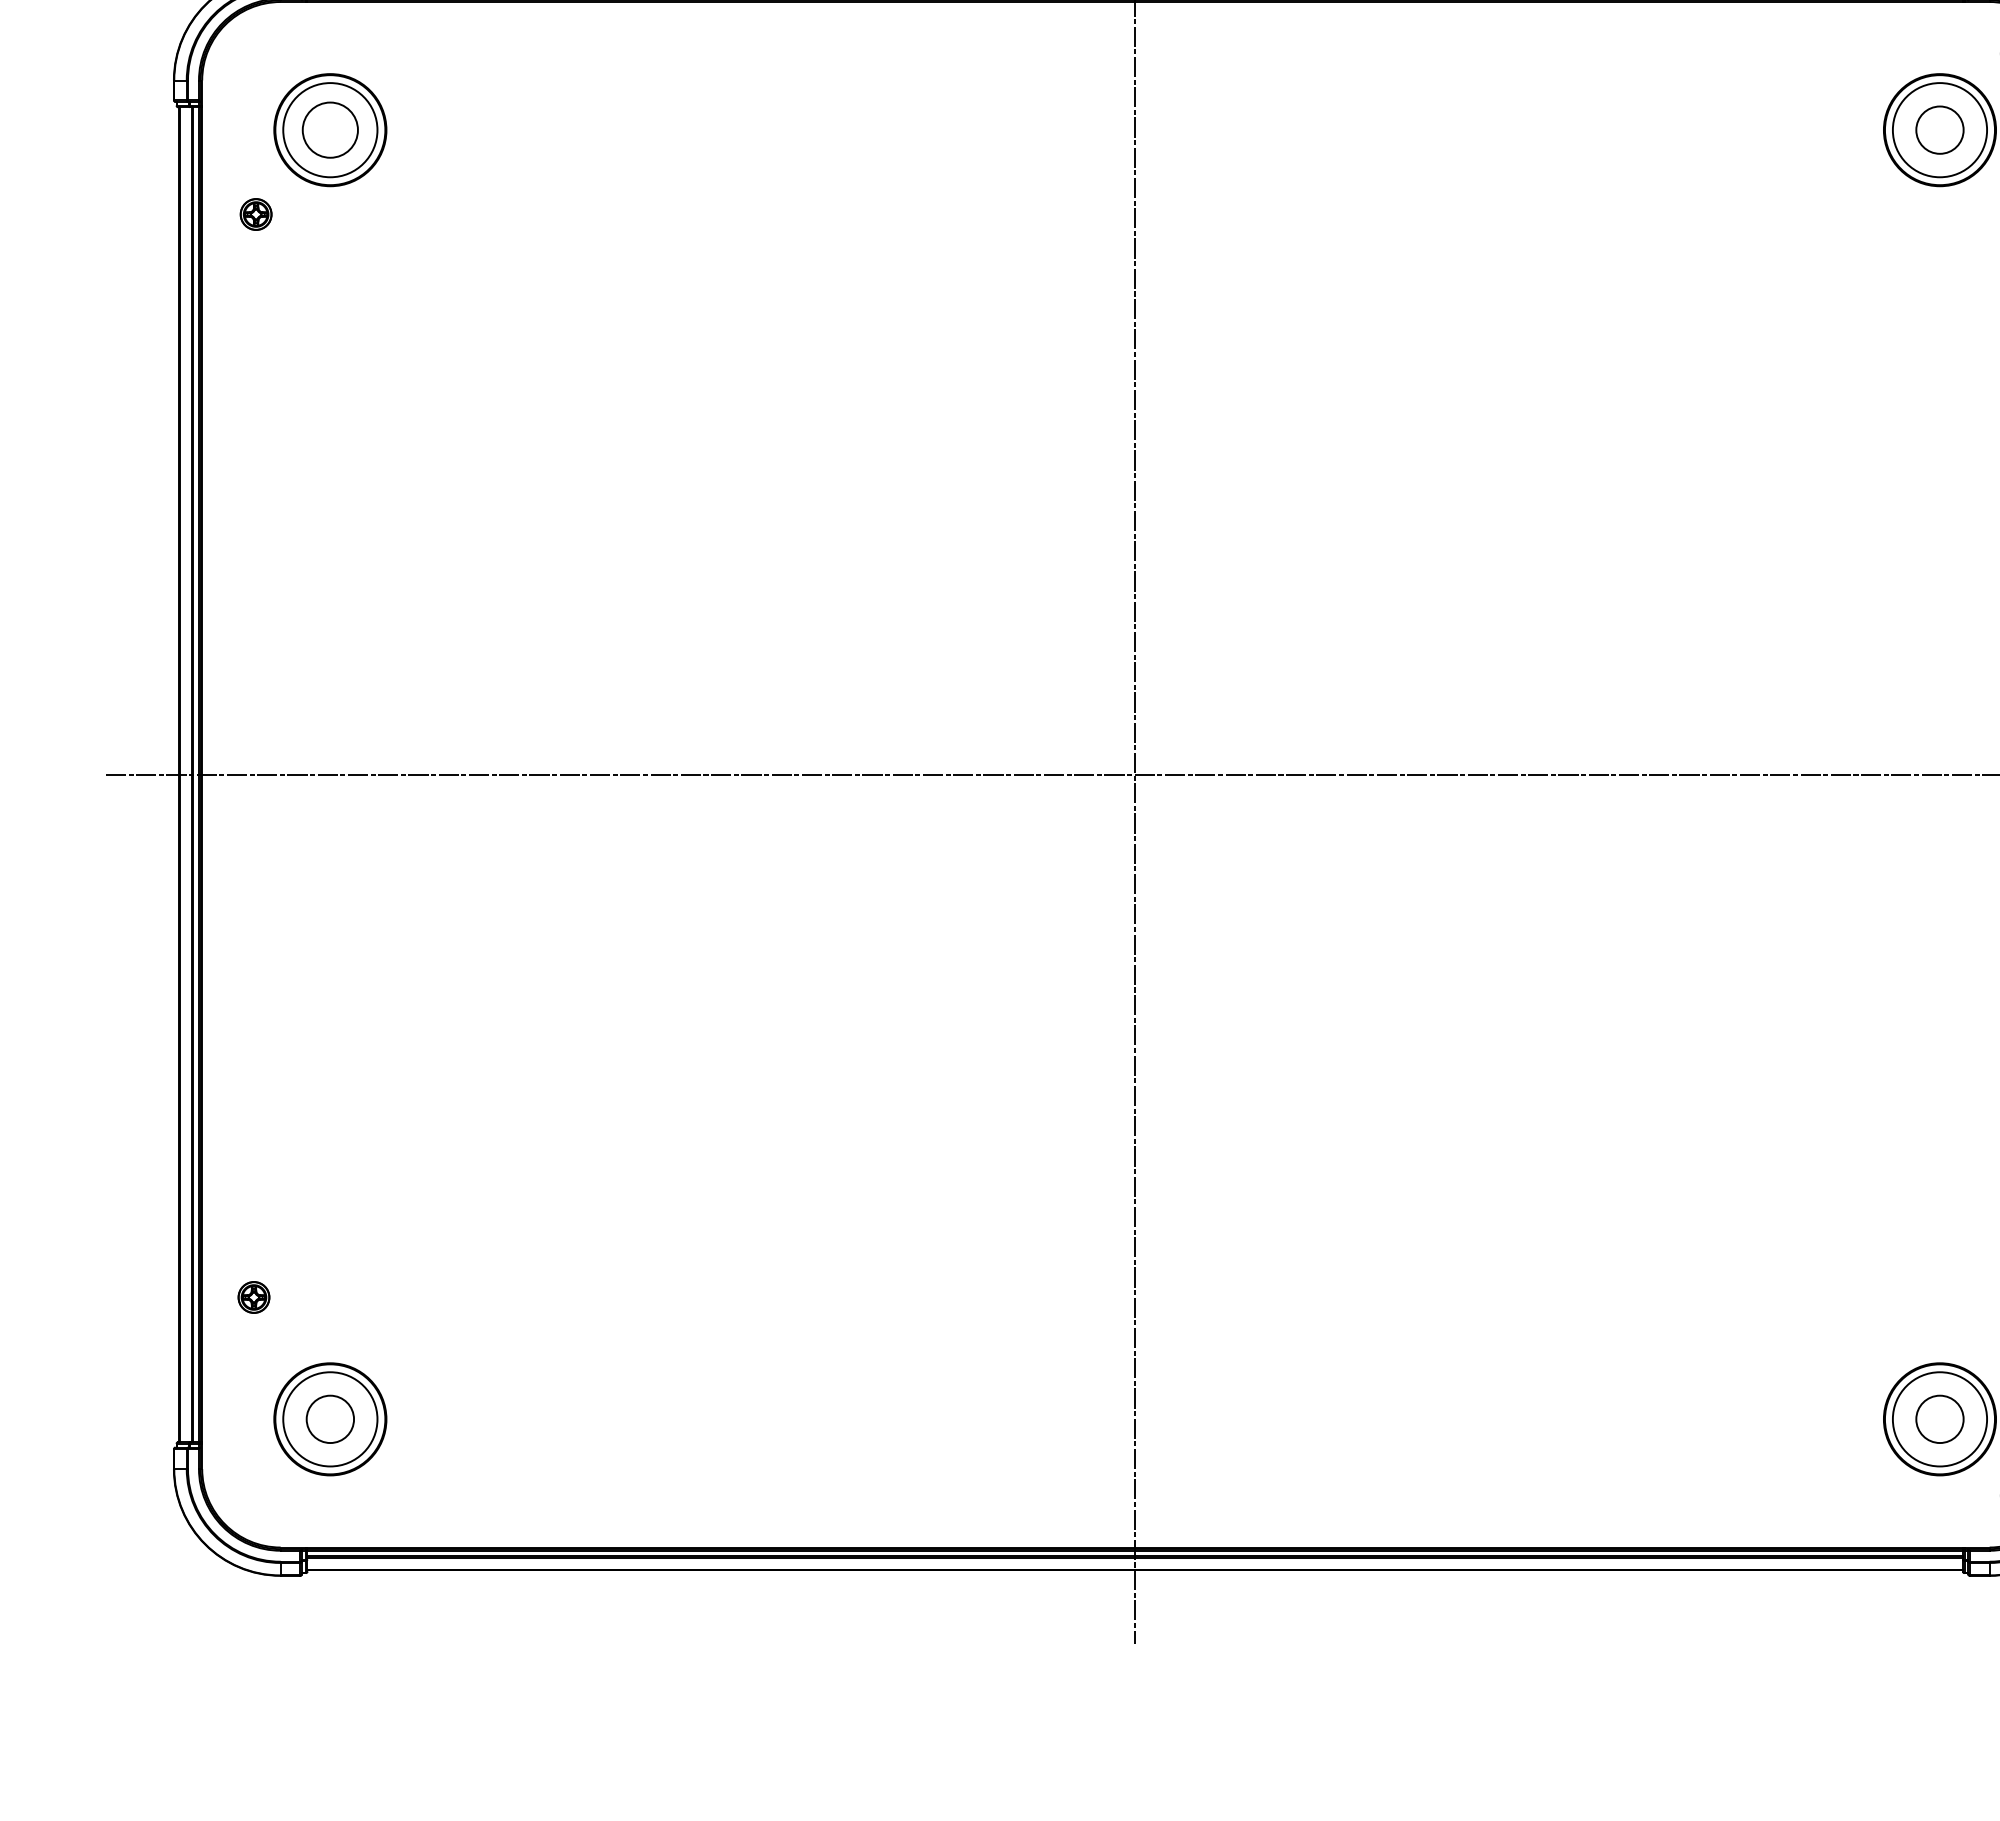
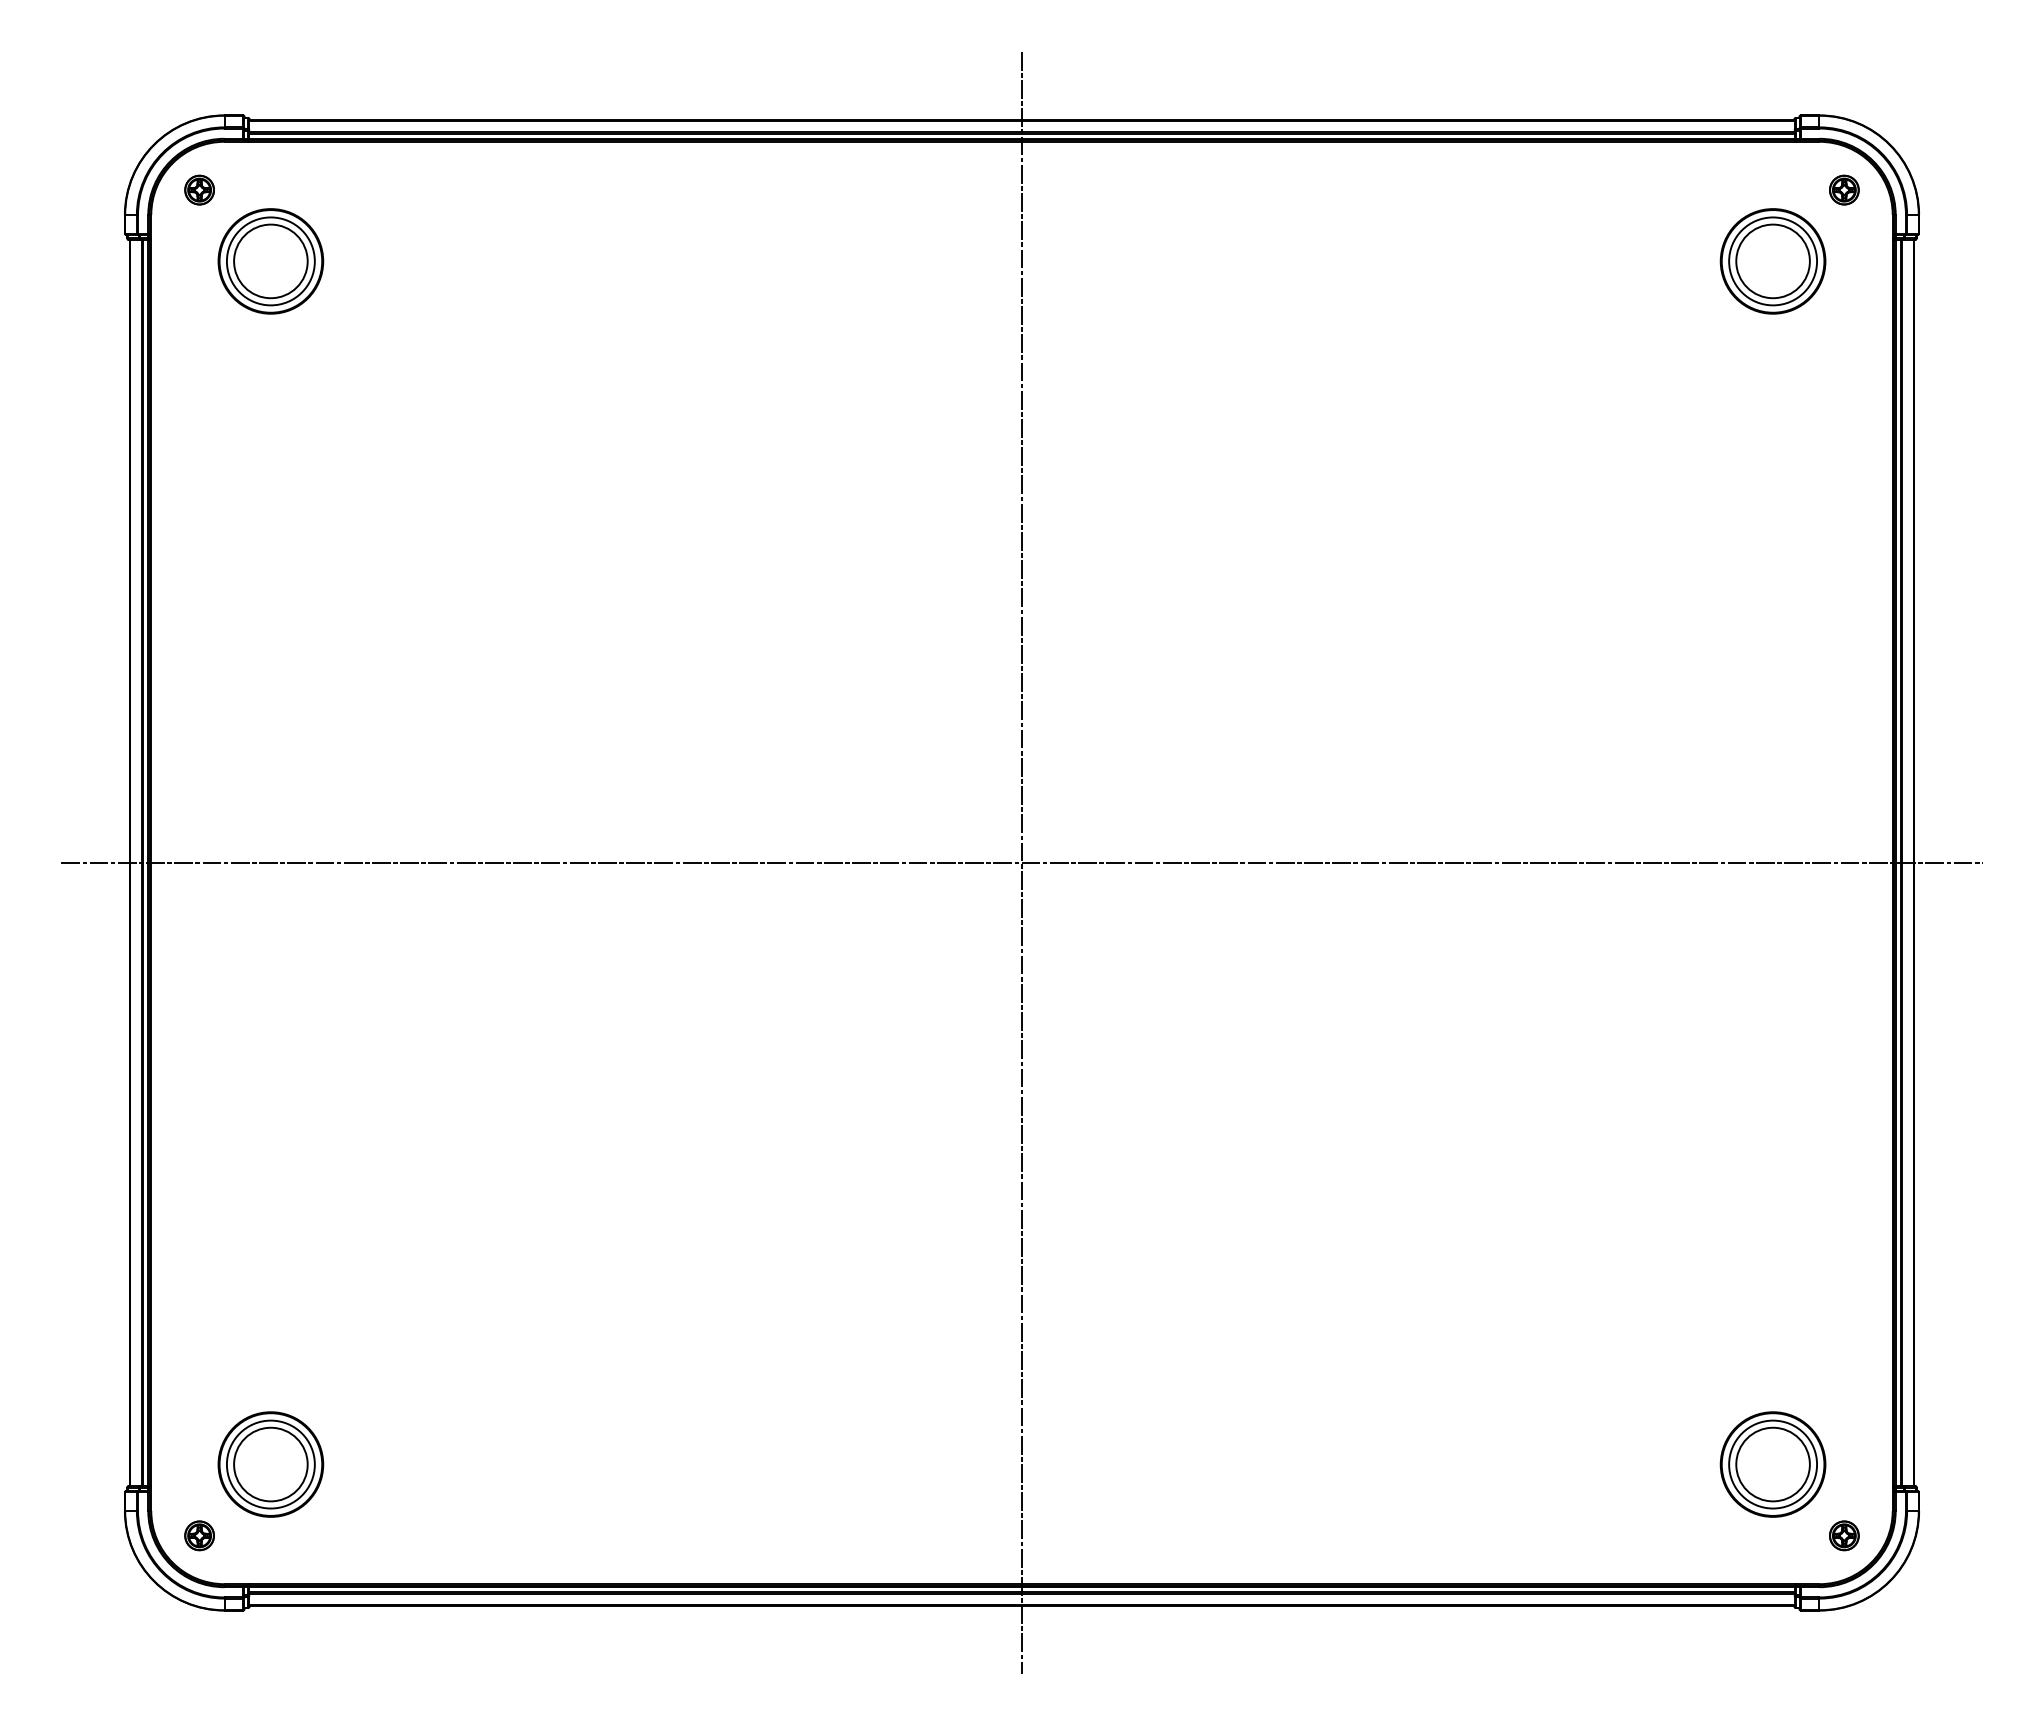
circle: (329, 130) -> (270, 261), size x1.43
circle: (1939, 130) -> (1772, 261), size x1.67
part: (256, 213) -> (199, 189), moved
part: (253, 1297) -> (199, 1535), moved
circle: (329, 1419) -> (270, 1464), size x1.67
circle: (1939, 1419) -> (1772, 1464), size x1.67

